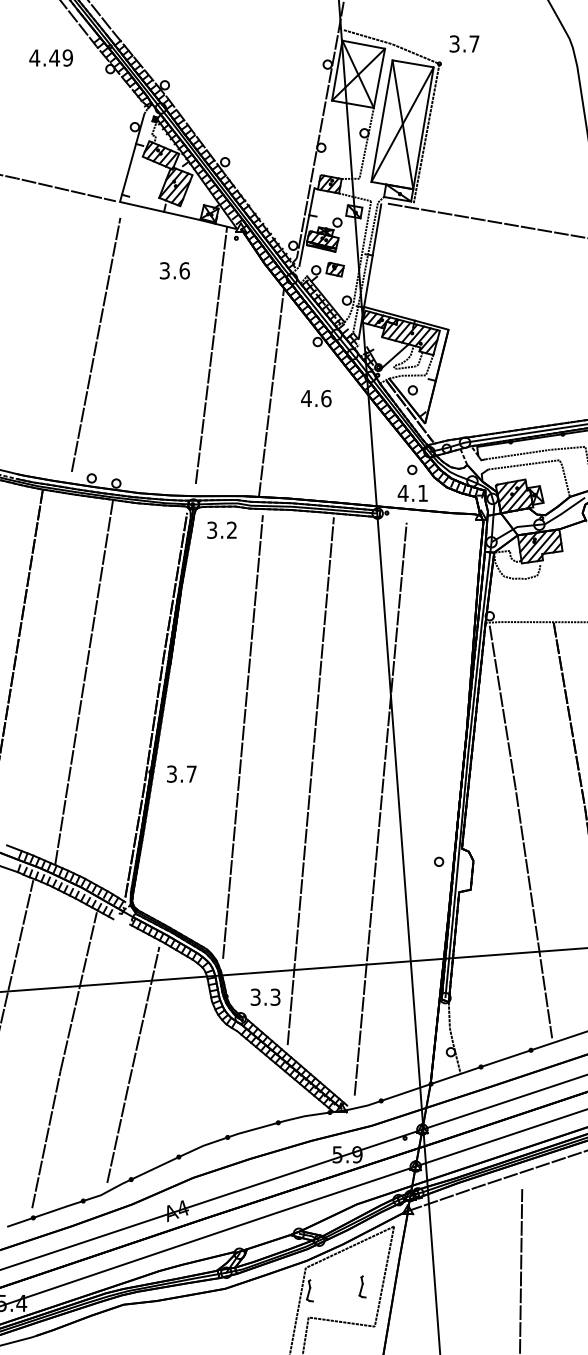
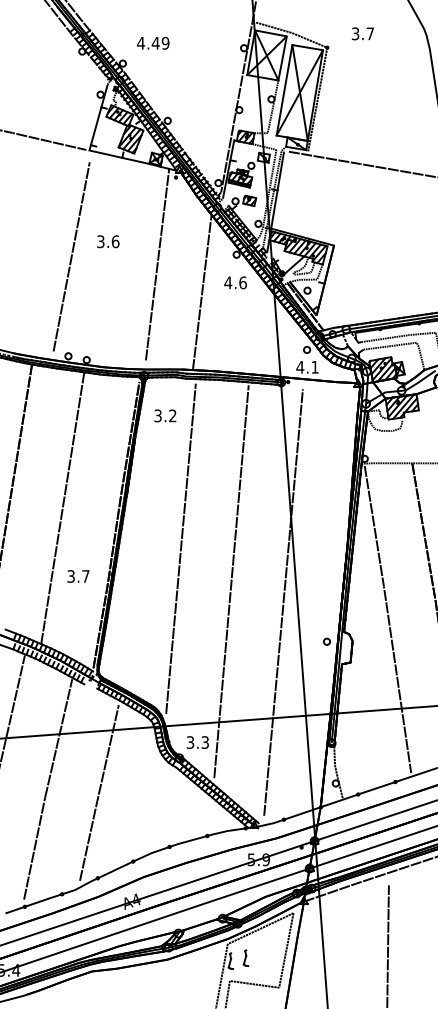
text: (463, 43) -> (362, 33), moved
text: (51, 56) -> (153, 42), moved
text: (175, 270) -> (108, 241), moved
text: (316, 398) -> (235, 282), moved
text: (222, 529) -> (165, 415), moved
text: (181, 774) -> (78, 576), moved
part: (361, 1285) -> (245, 957), moved

